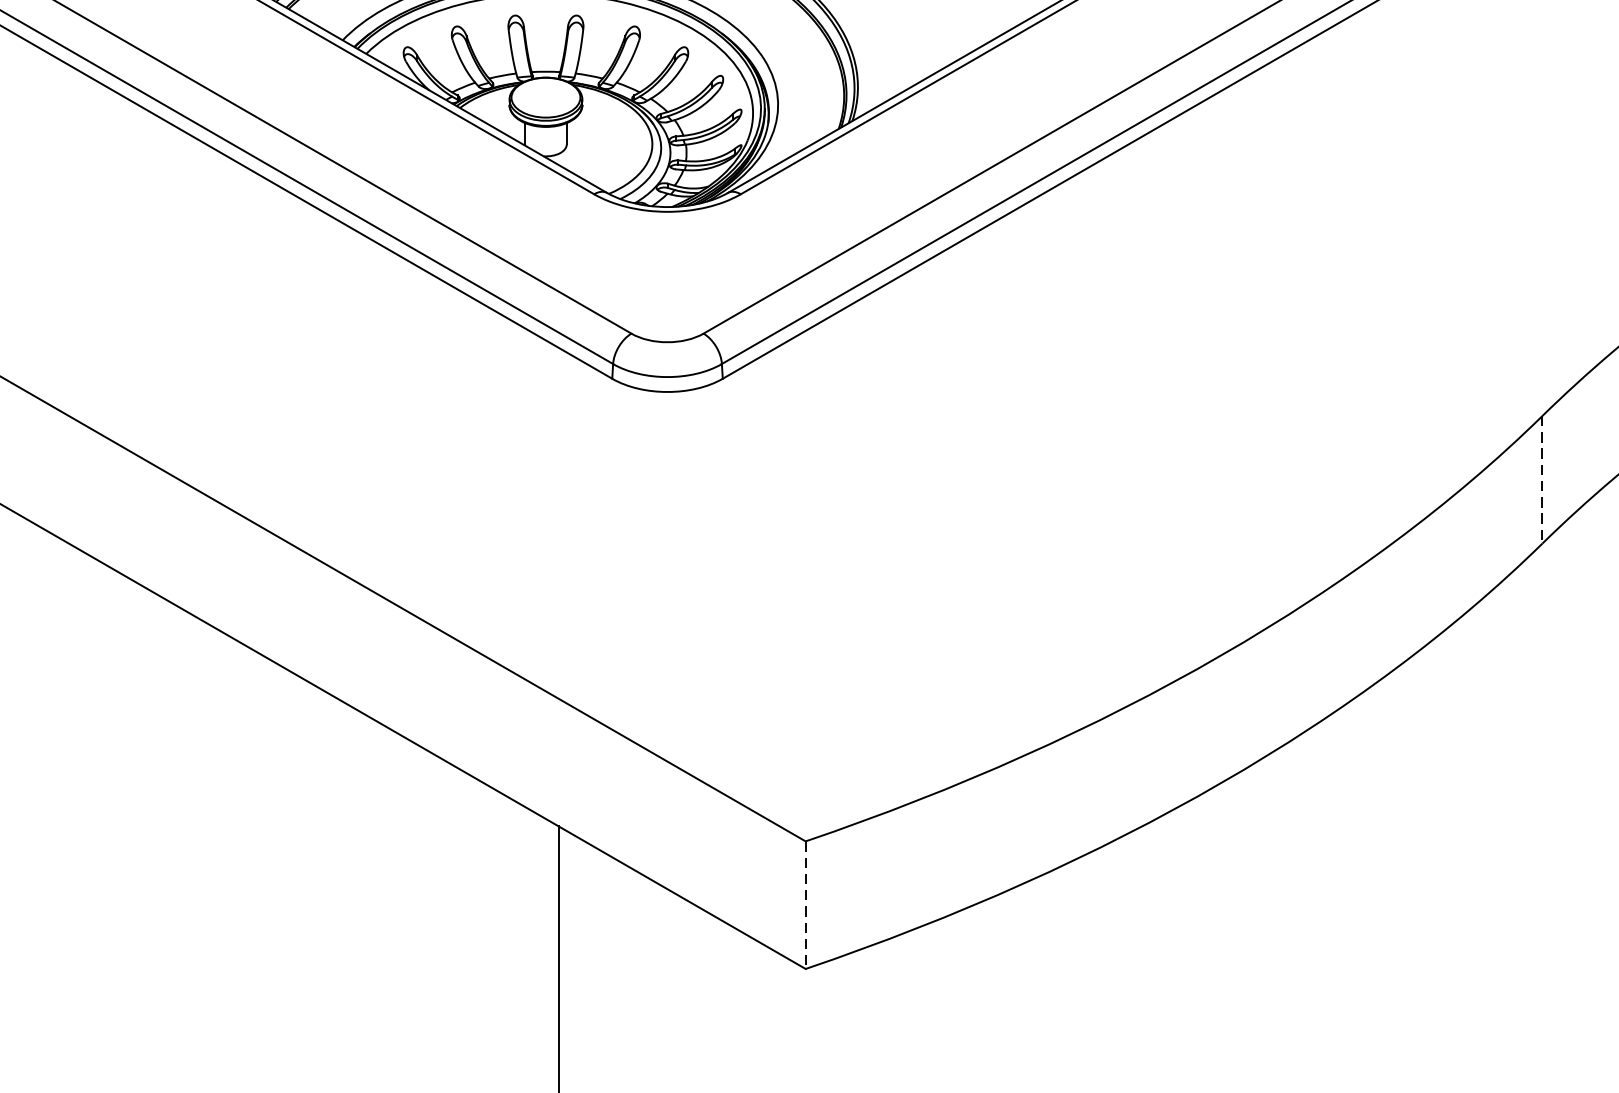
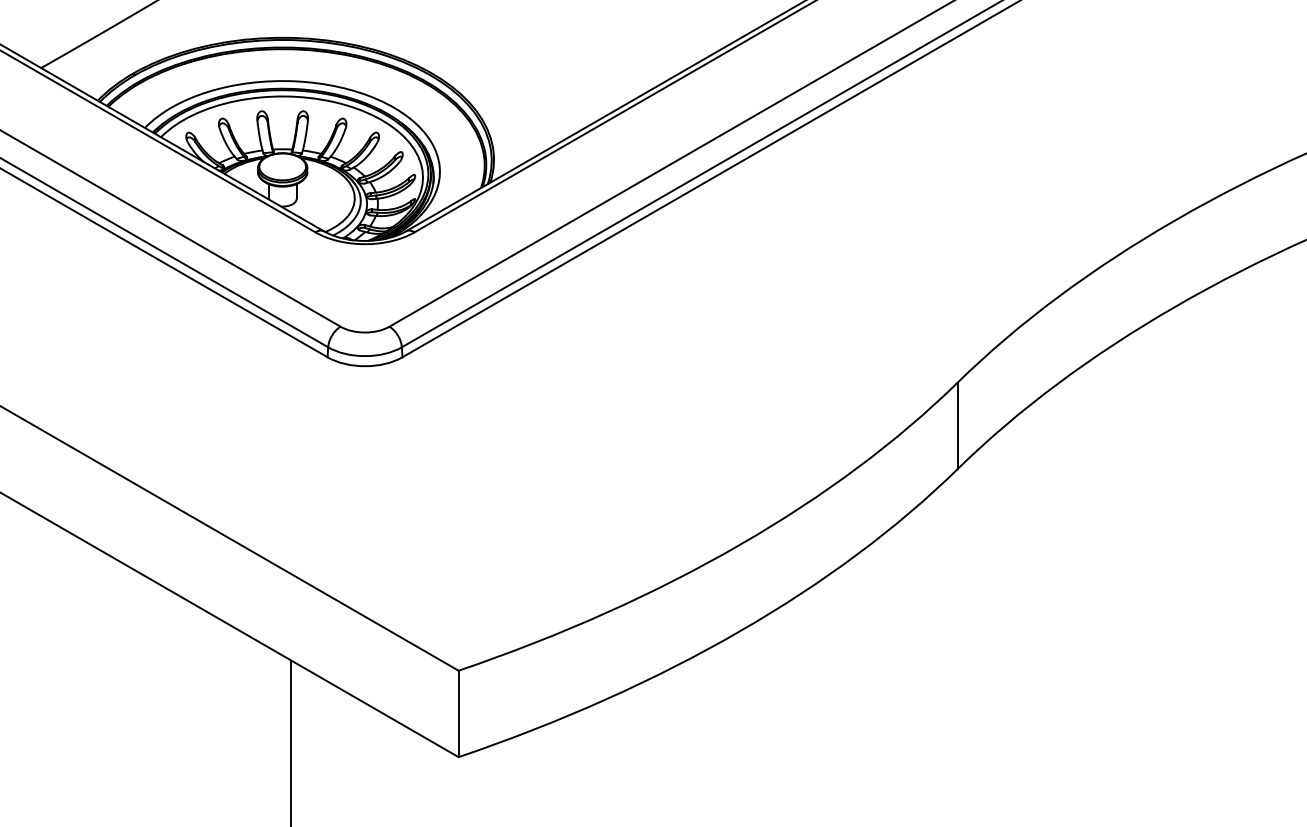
line: (1541, 480) -> (957, 426), dashed -> solid
line: (805, 906) -> (458, 714), dashed -> solid

